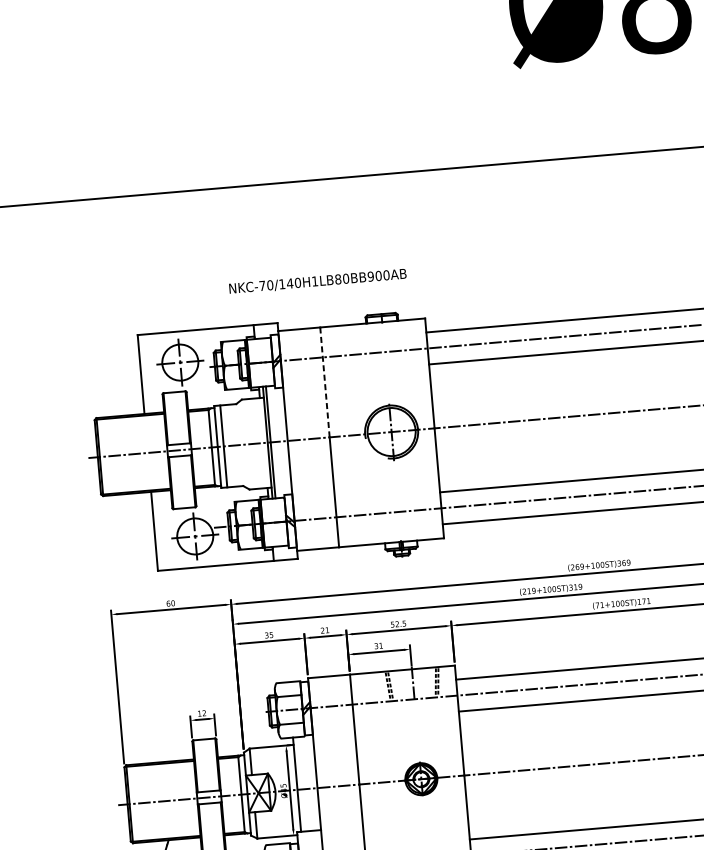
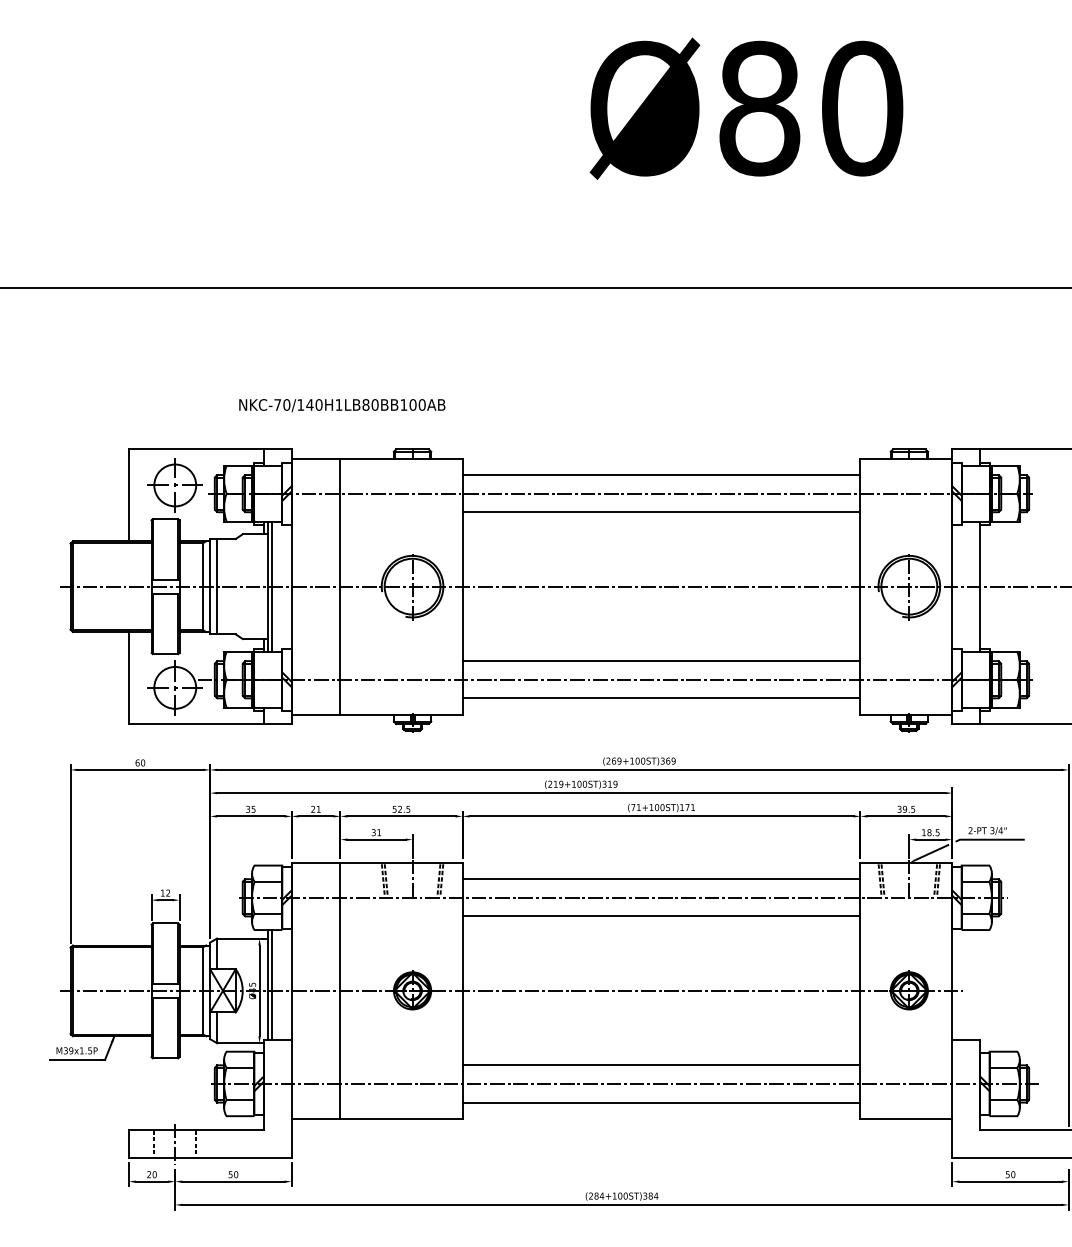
text: (370, 276) -> (403, 404), NKC-70/140H1LB80BB900AB -> NKC-70/140H1LB80BB100AB
line: (324, 382) -> (340, 522), dashed -> solid
line: (299, 784) -> (271, 984), added

